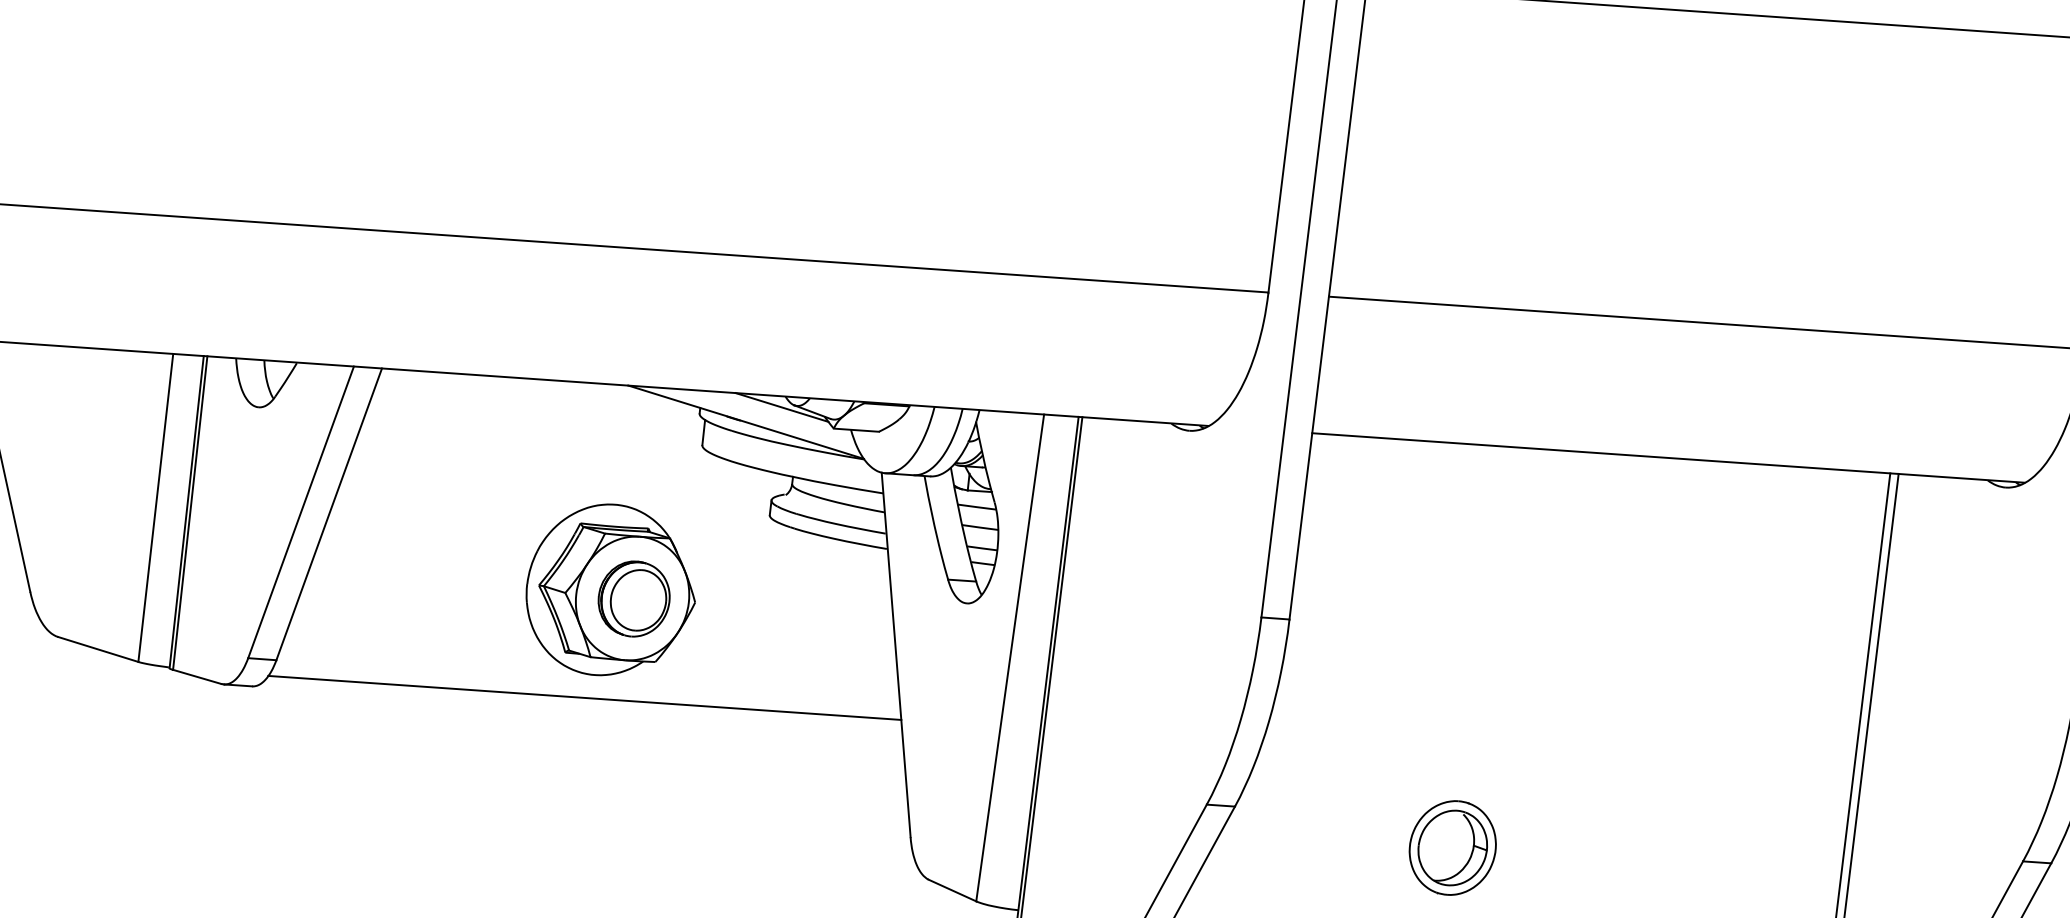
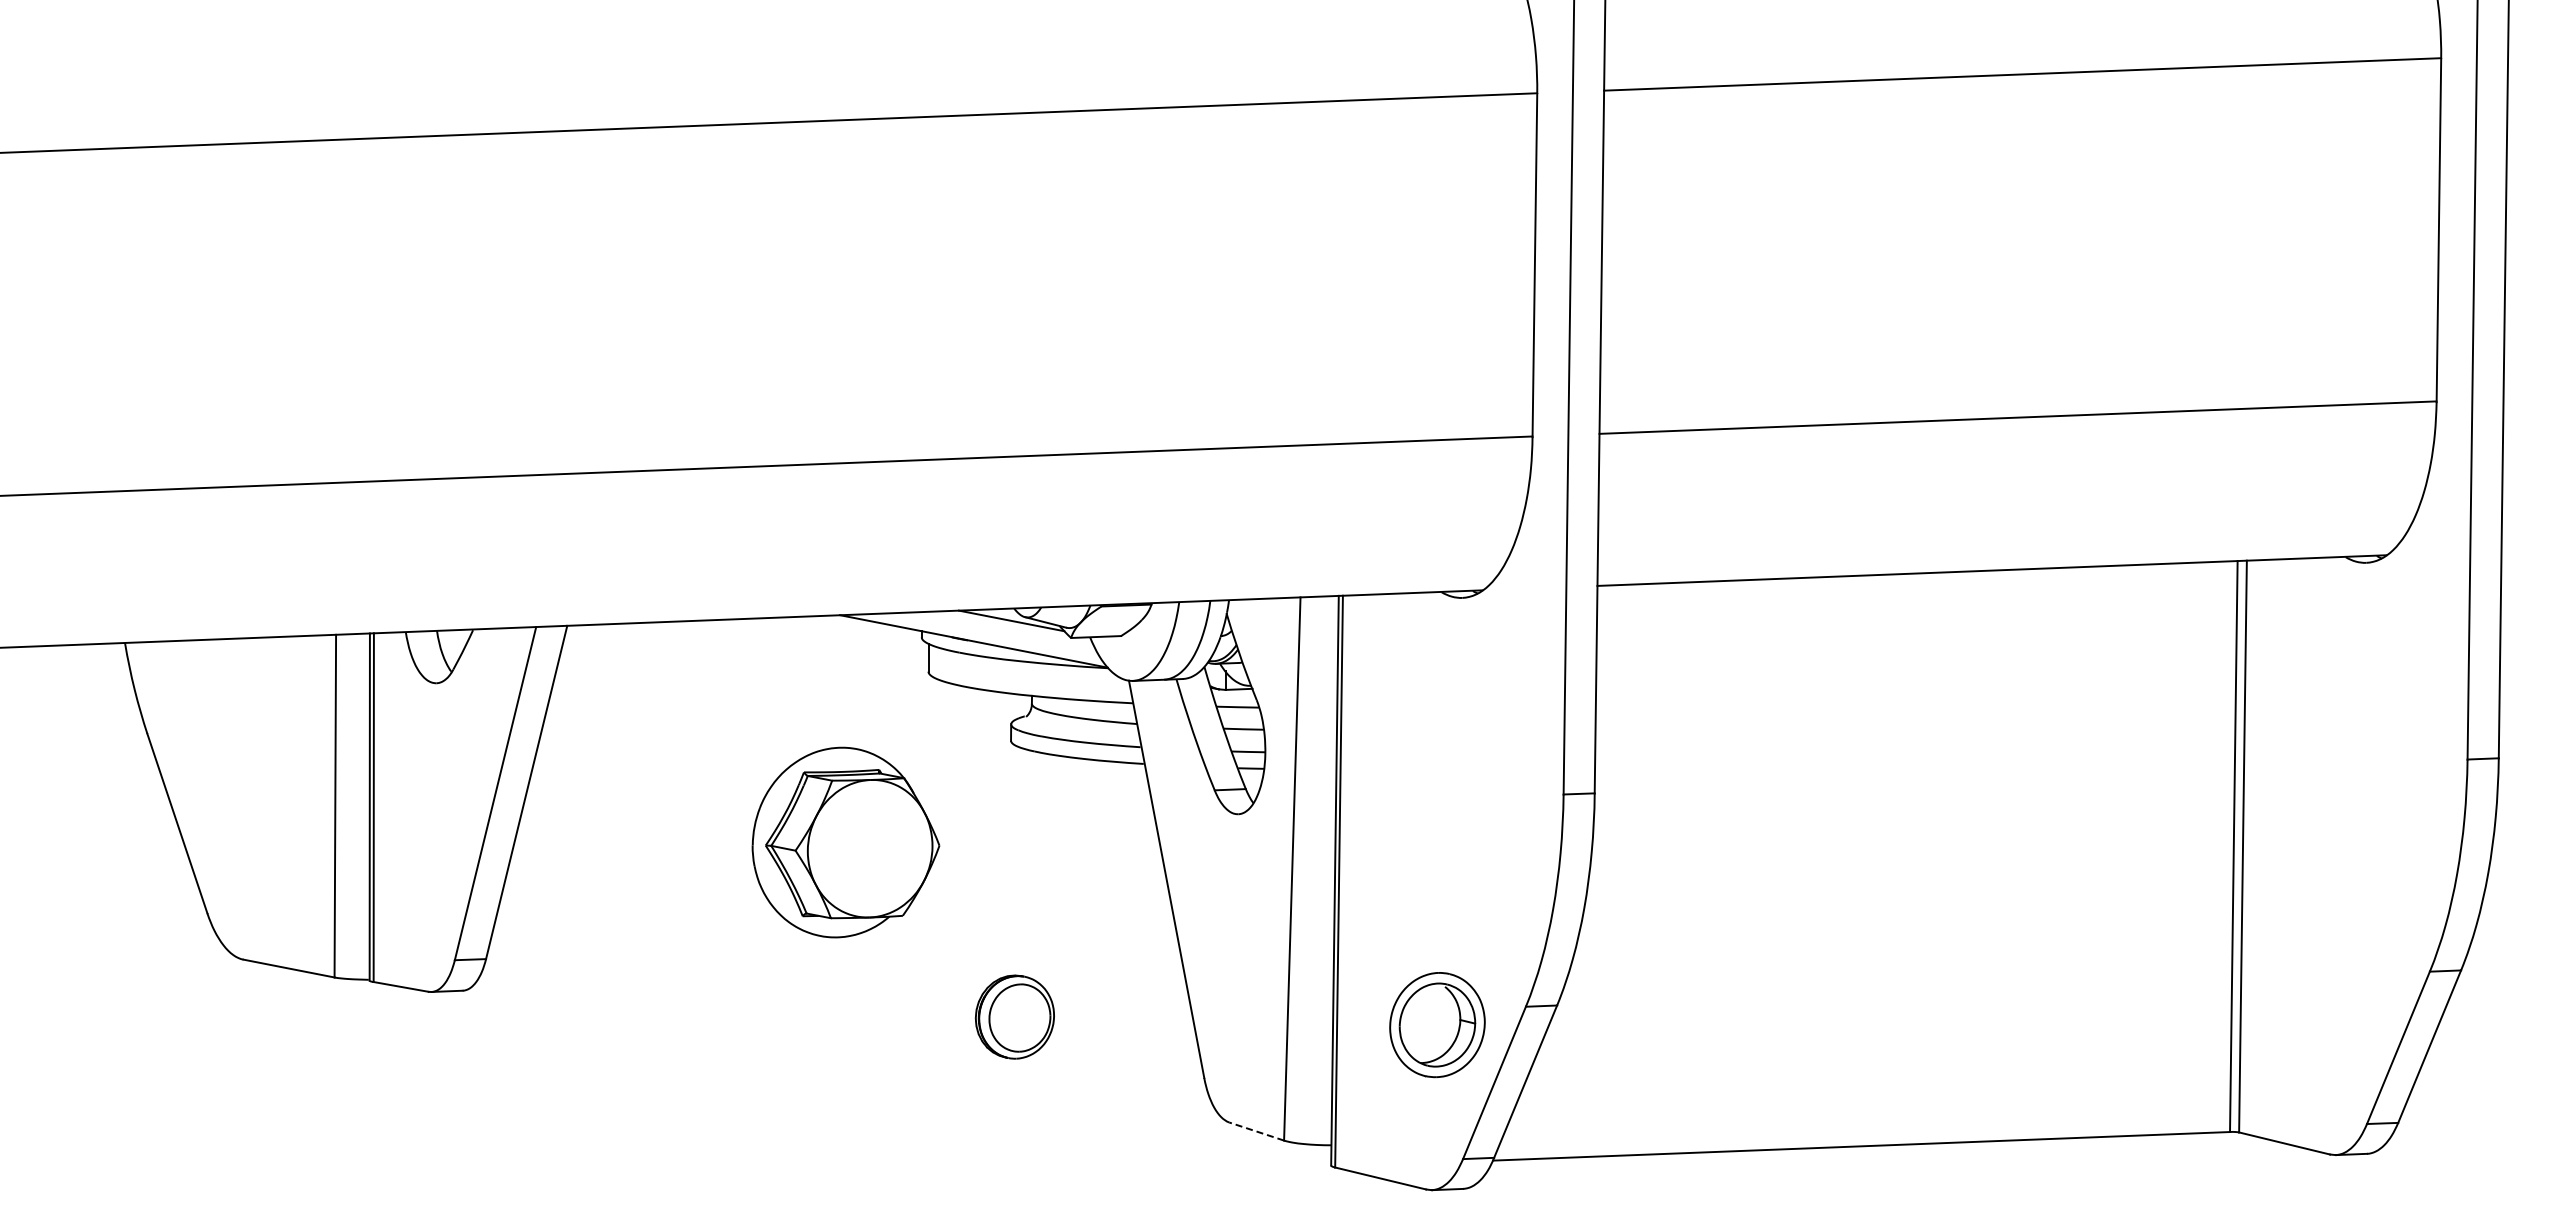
part: (633, 598) -> (1014, 1016), moved
line: (584, 697) -> (829, 963), removed
part: (1452, 848) -> (1437, 1025), moved
line: (952, 890) -> (1256, 1131), solid -> dashed

